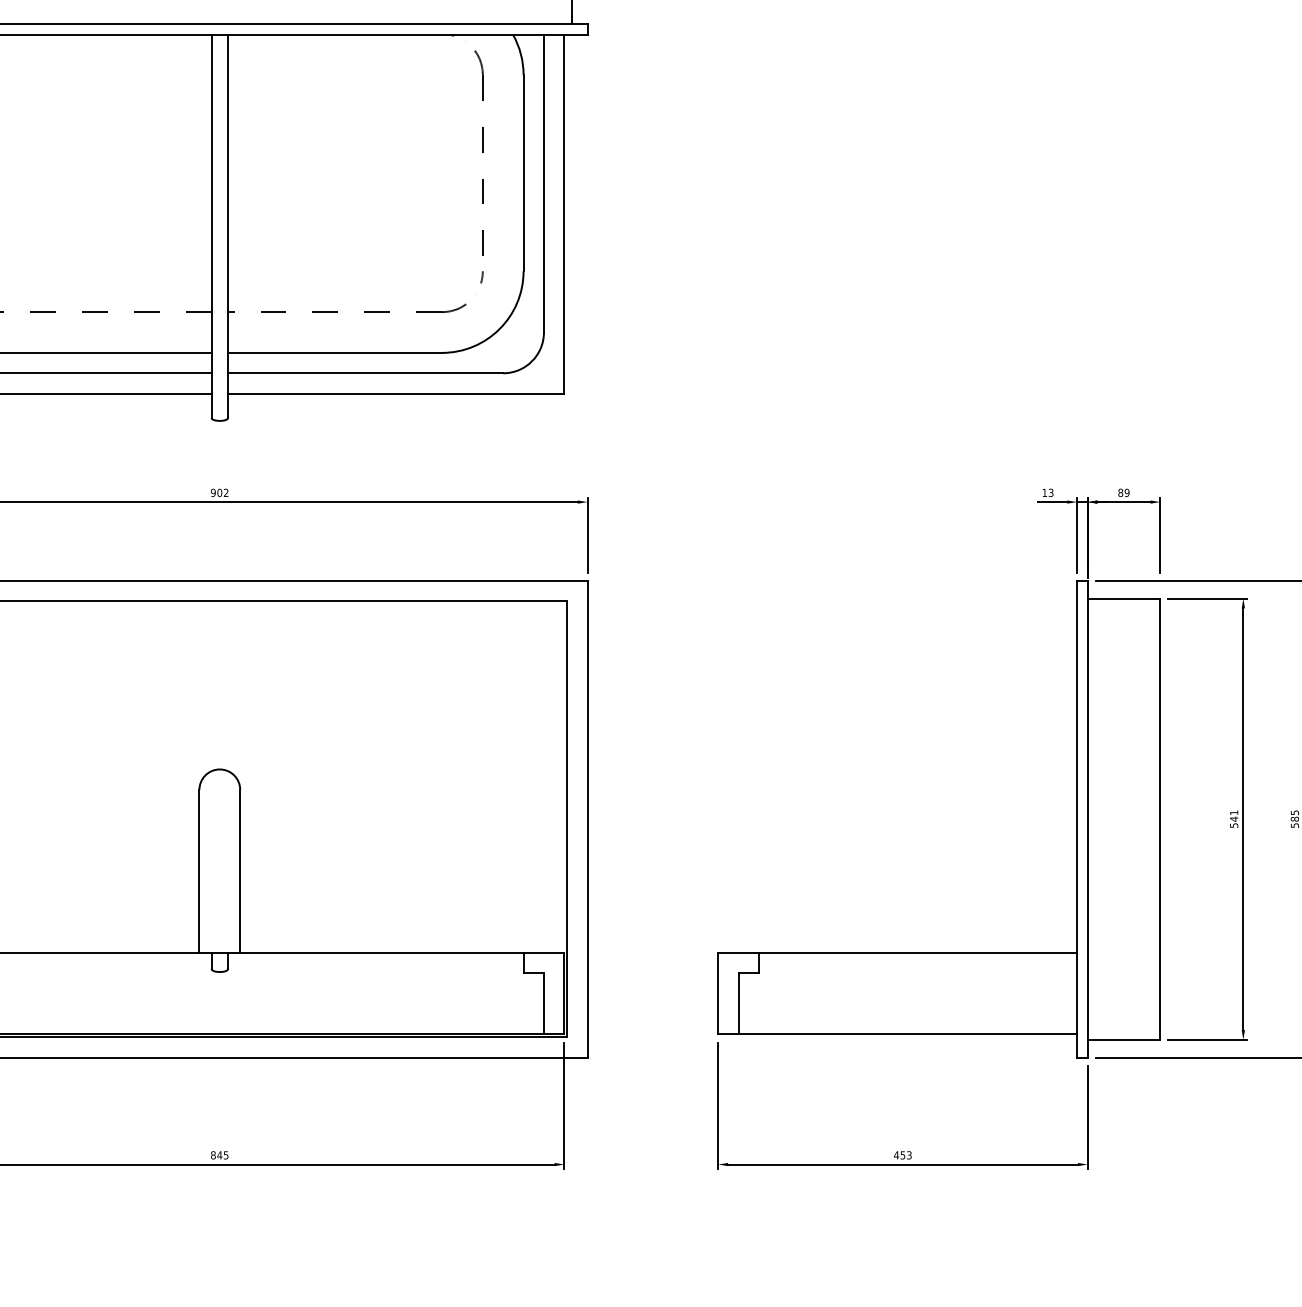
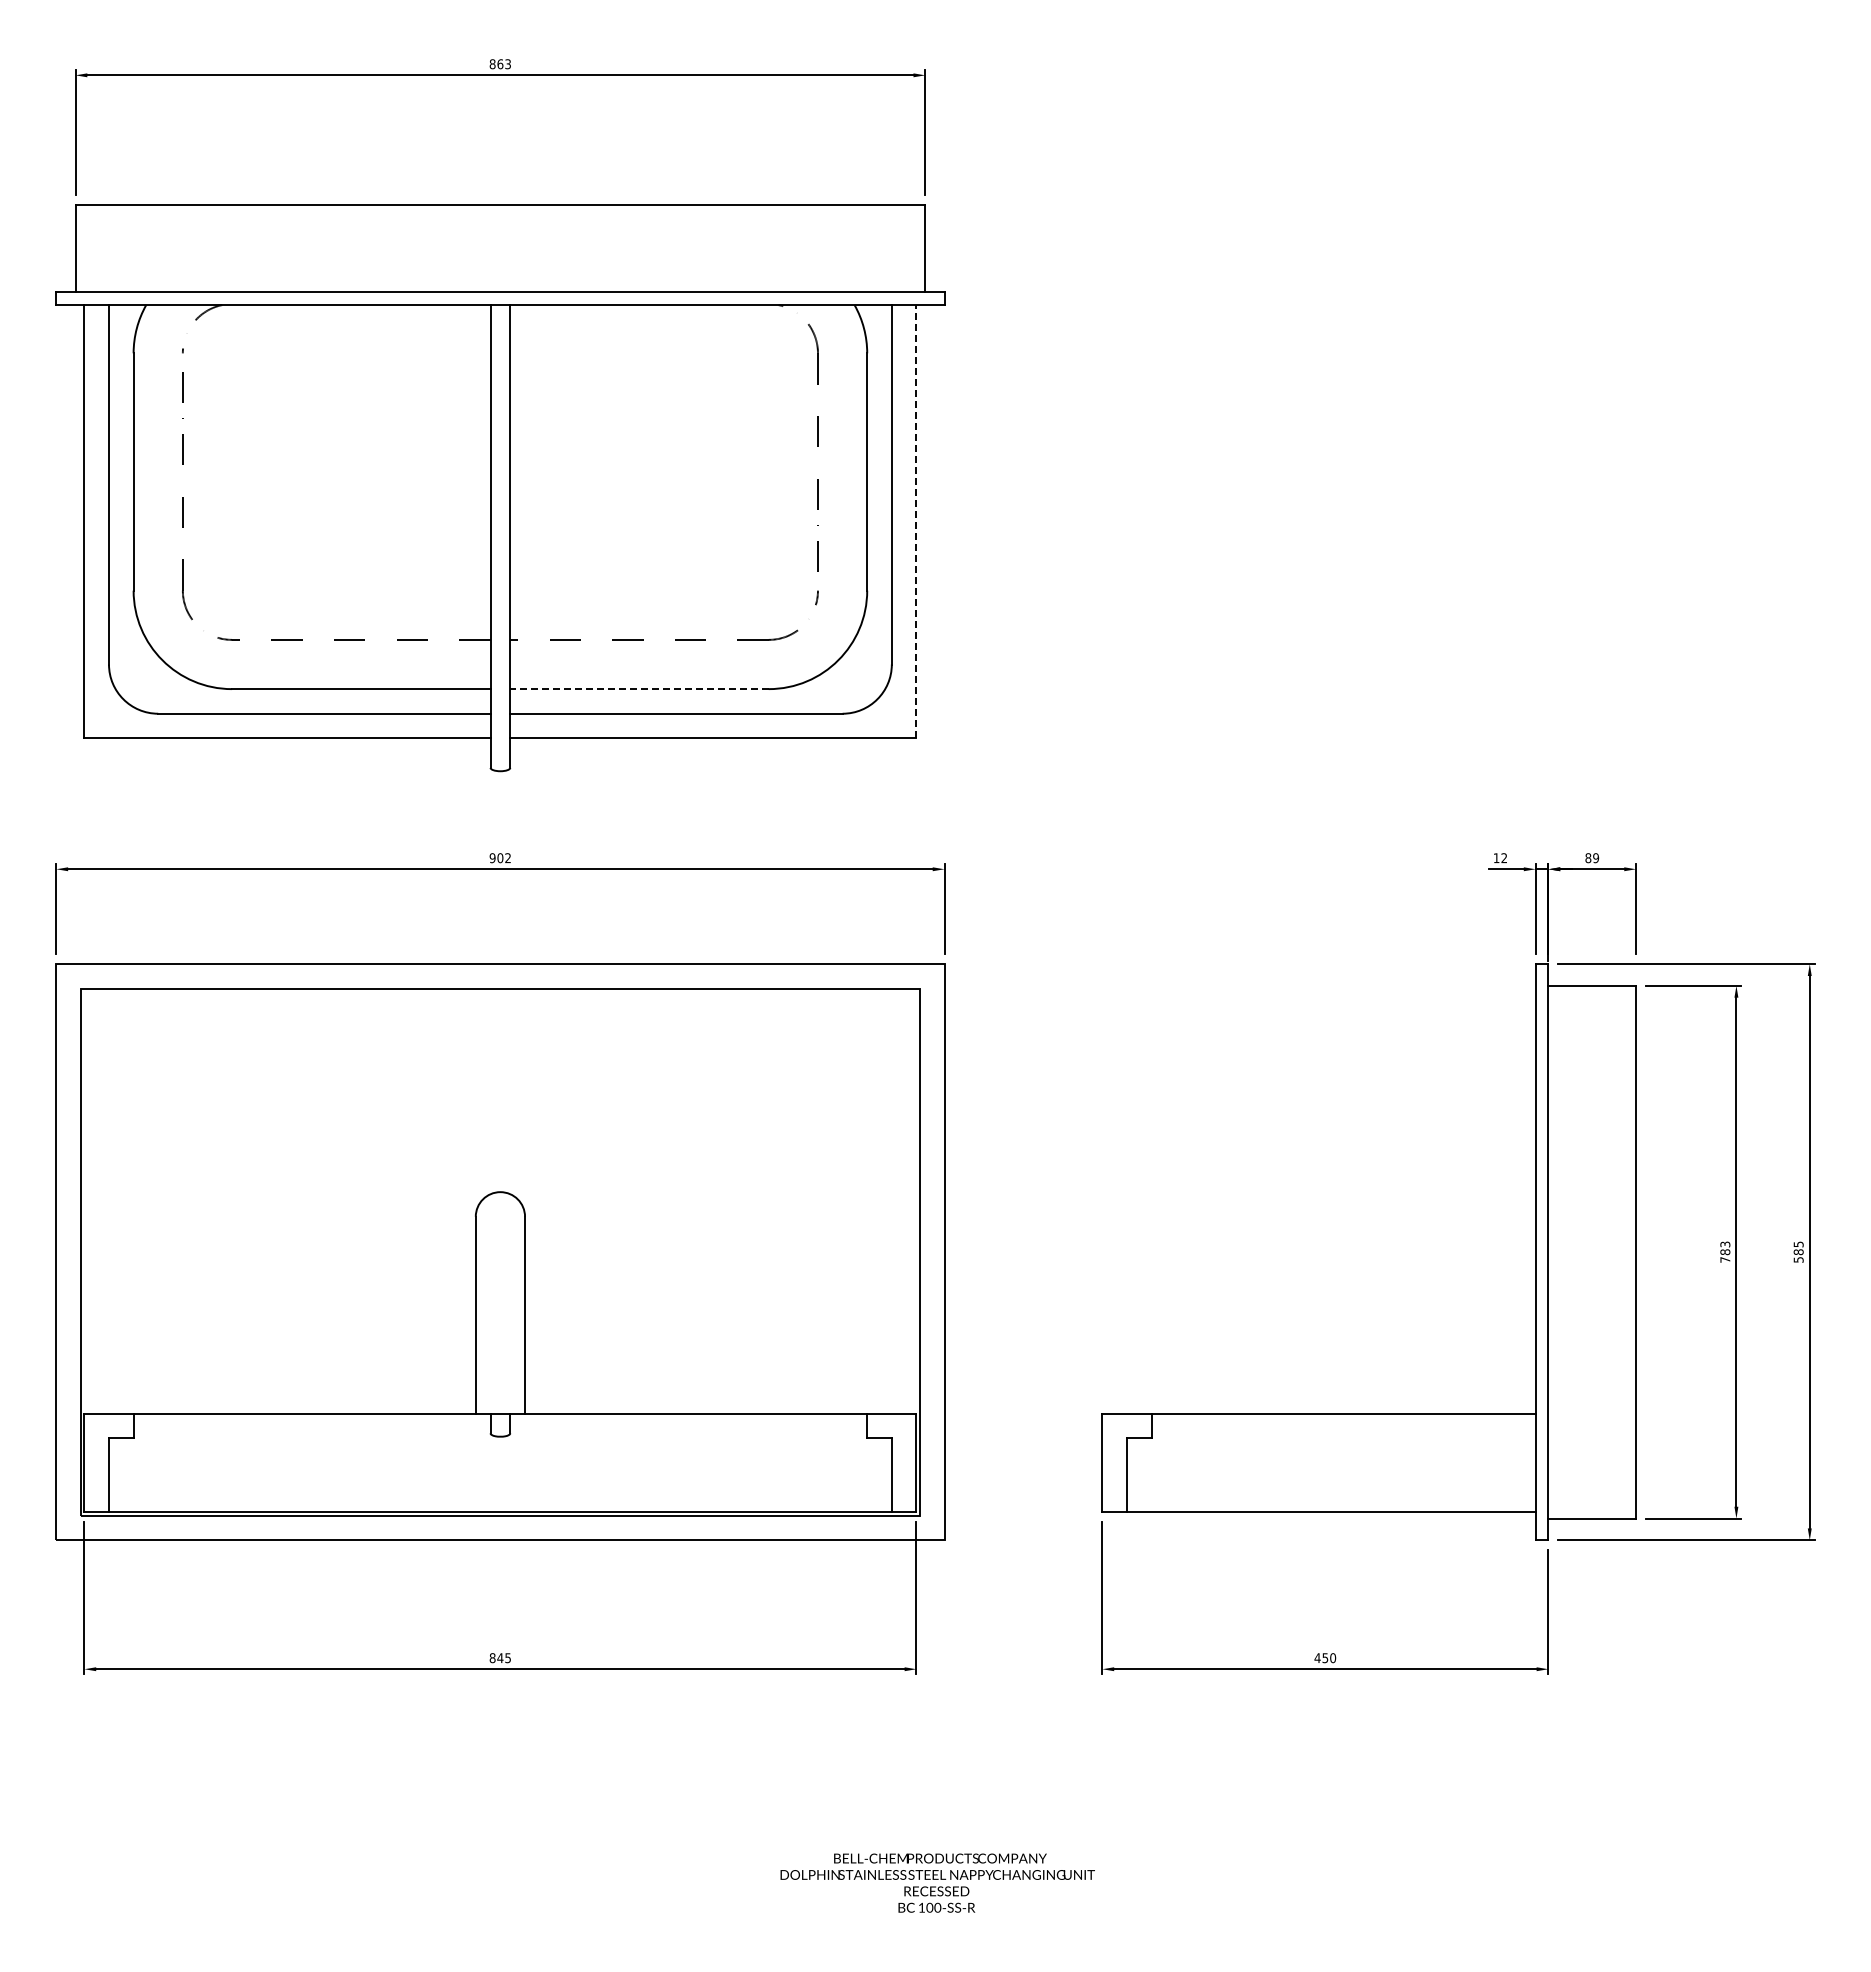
line: (564, 214) -> (916, 521), solid -> dashed
line: (334, 353) -> (639, 689), solid -> dashed
text: (1051, 493) -> (1504, 858), 13 -> 12
text: (1234, 818) -> (1725, 1251), 541 -> 783
text: (909, 1155) -> (1333, 1658), 453 -> 450

